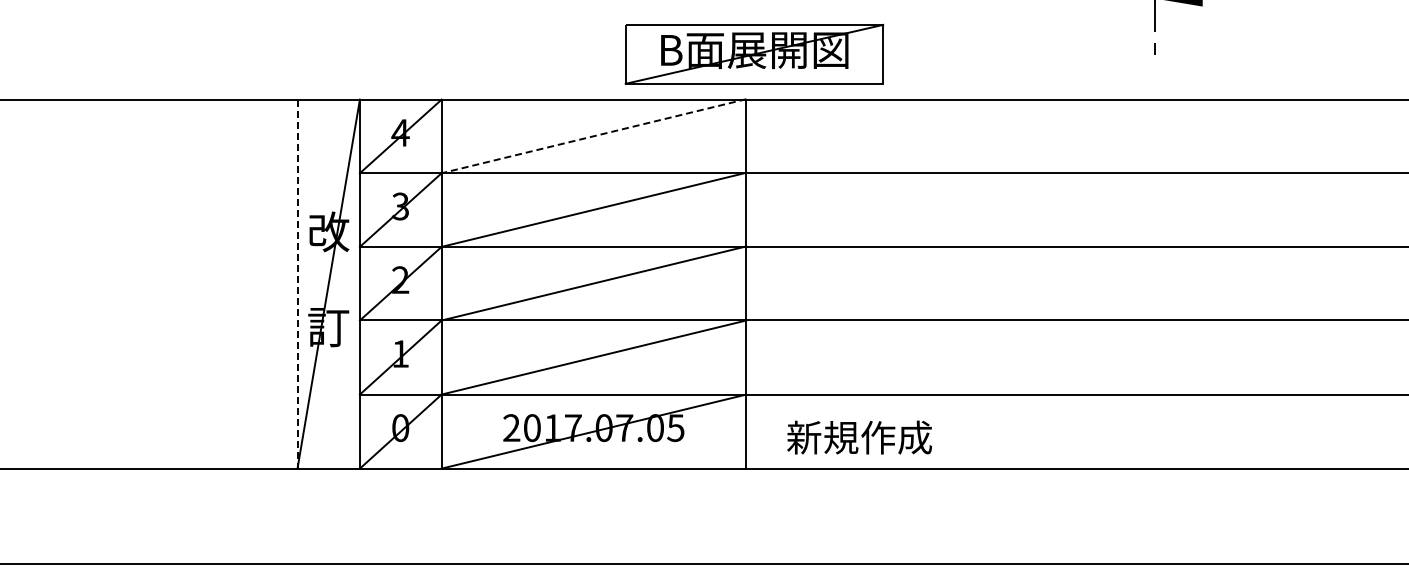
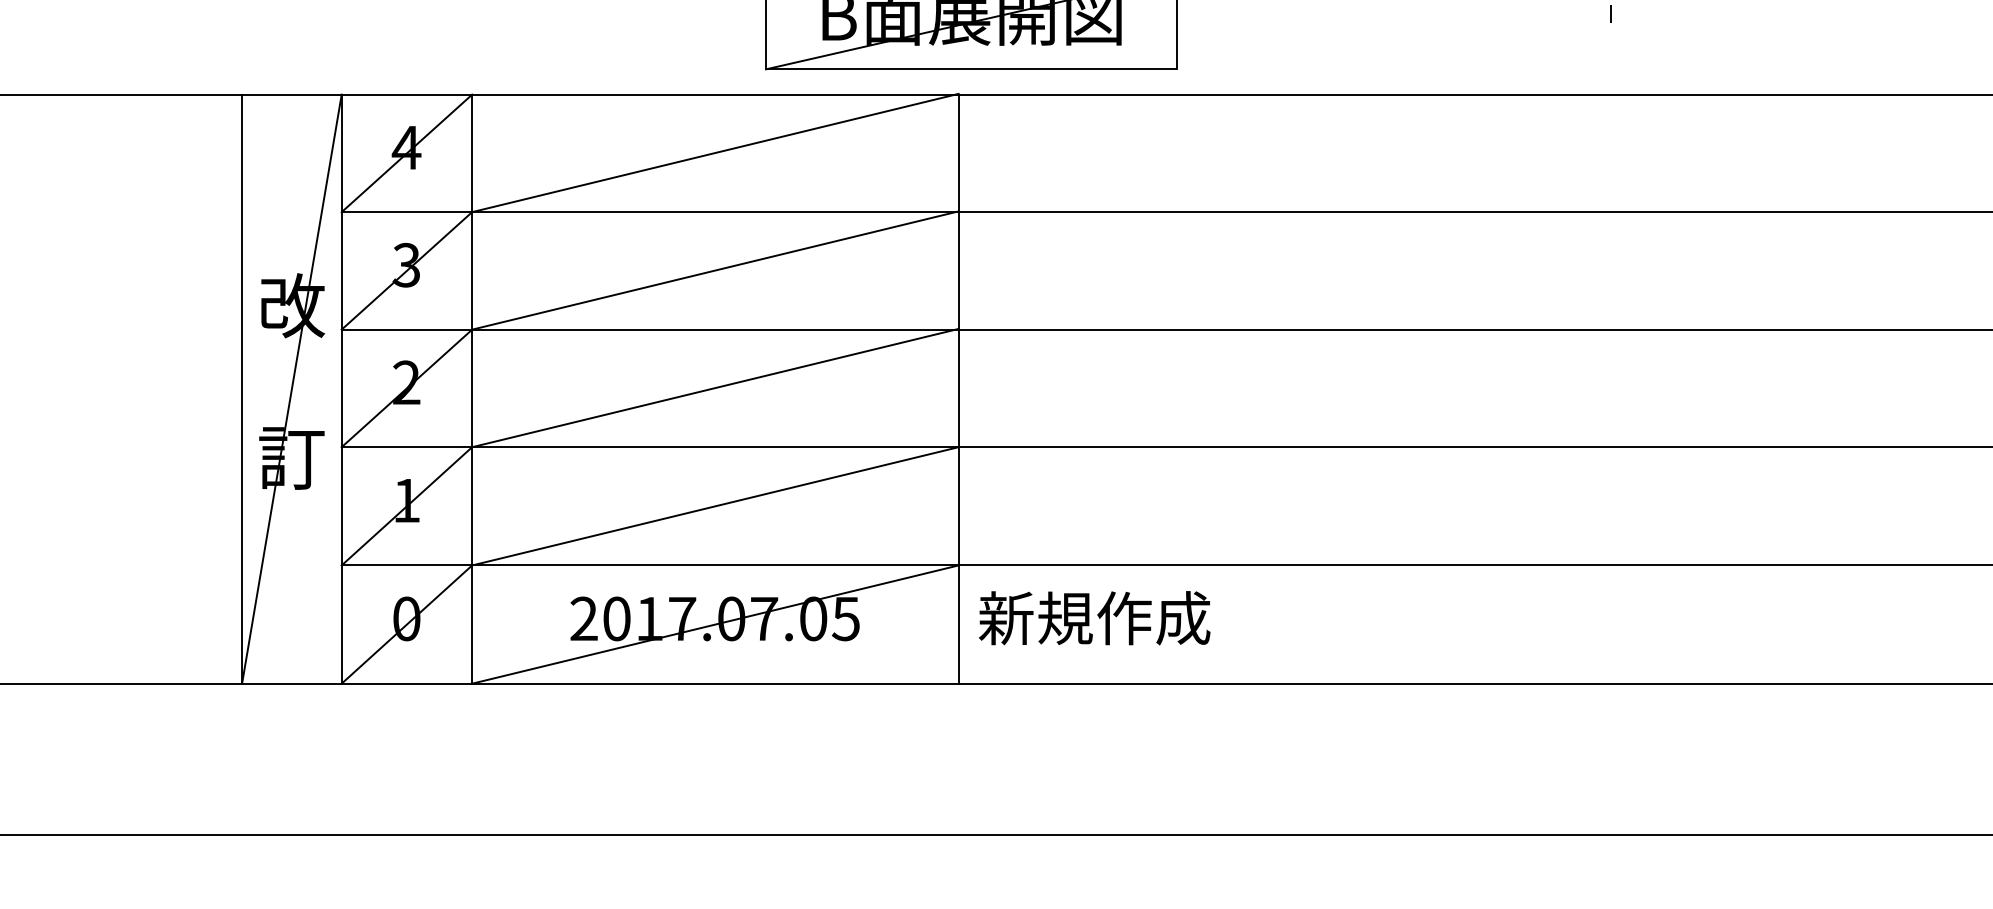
line: (594, 136) -> (716, 153), dashed -> solid
line: (297, 284) -> (242, 389), dashed -> solid
text: (859, 437) -> (1094, 618), moved

